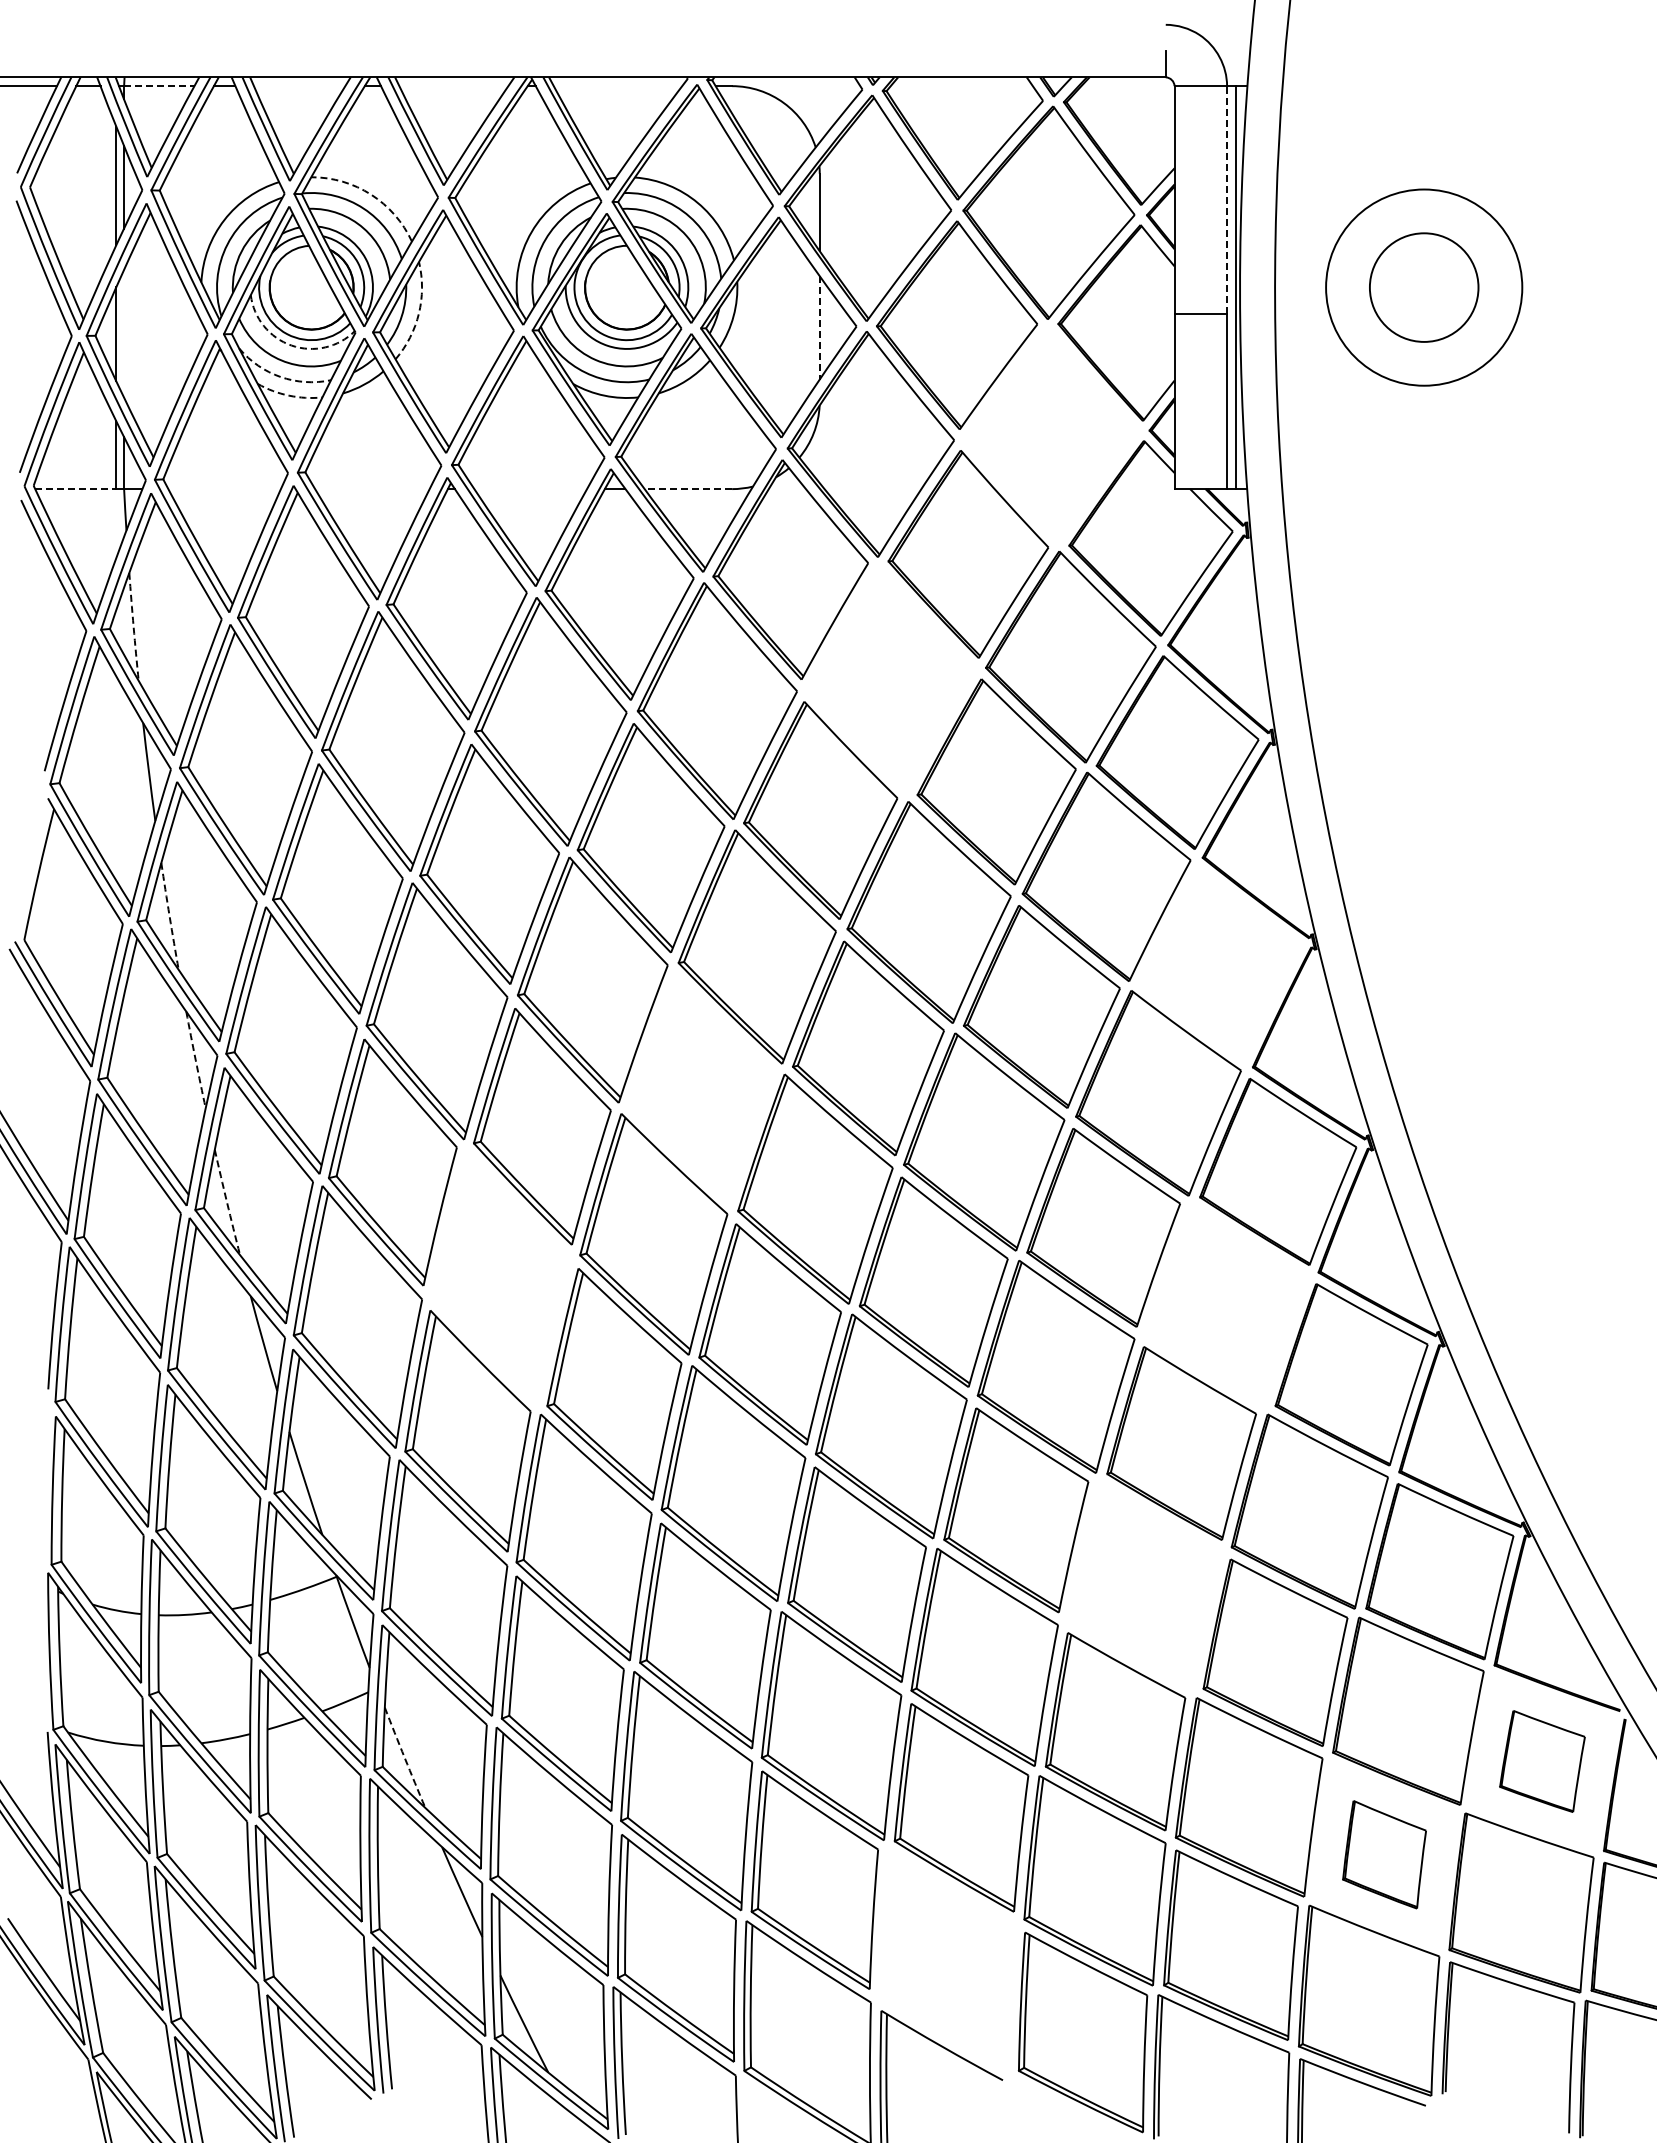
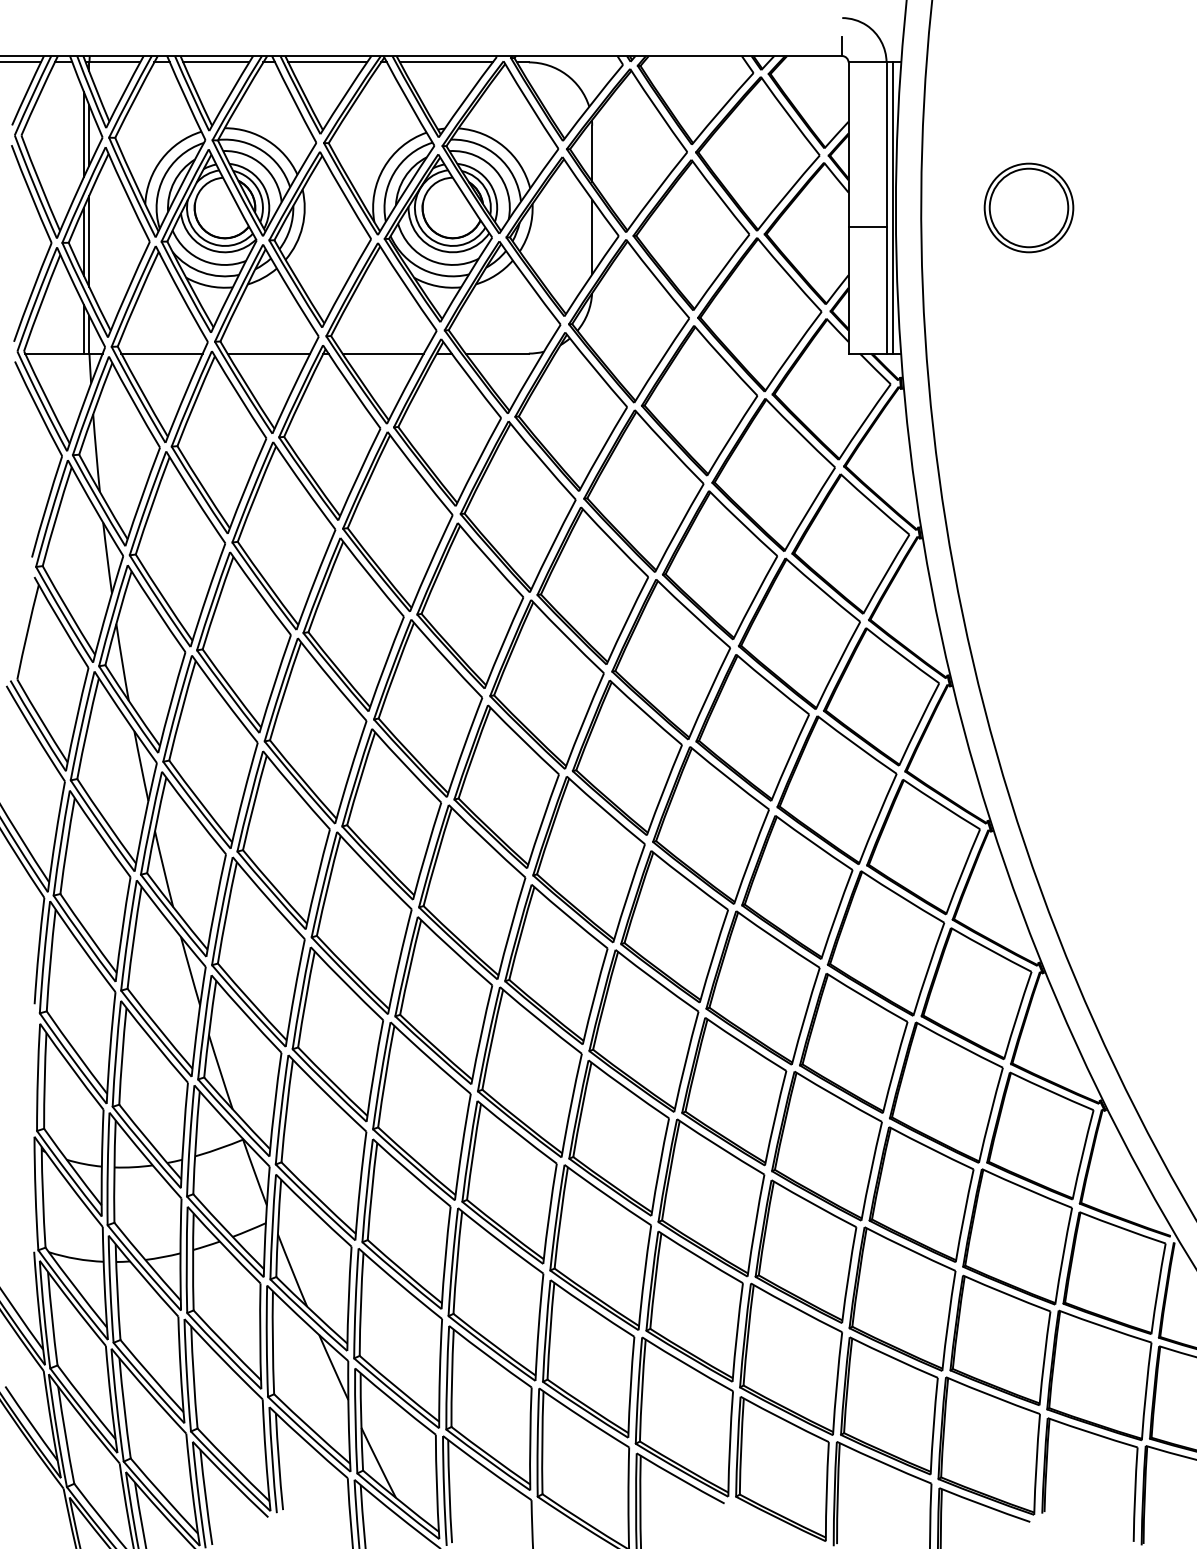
line: (159, 86) -> (115, 62), dashed -> solid
line: (299, 86) -> (216, 62), added
line: (453, 86) -> (327, 62), added
line: (617, 86) -> (446, 62), added
arc: (371, 194) -> (268, 140), dashed -> solid
line: (1227, 200) -> (886, 145), dashed -> solid
circle: (1423, 287) -> (1028, 207), size x0.62
arc: (418, 313) -> (302, 226), dashed -> solid
line: (819, 327) -> (591, 236), dashed -> solid
line: (123, 333) -> (88, 241), added
arc: (291, 345) -> (210, 249), dashed -> solid
arc: (280, 377) -> (202, 272), dashed -> solid
arc: (289, 395) -> (208, 285), dashed -> solid
part: (1051, 435) -> (759, 314), added
line: (75, 489) -> (54, 353), dashed -> solid
line: (224, 489) -> (161, 353), added
line: (372, 489) -> (268, 353), added
line: (530, 489) -> (383, 353), added
line: (688, 489) -> (497, 353), dashed -> solid
arc: (133, 626) -> (96, 452), dashed -> solid
part: (890, 679) -> (643, 491), added
arc: (169, 916) -> (122, 662), dashed -> solid
part: (1219, 963) -> (881, 696), added
arc: (195, 1060) -> (141, 766), dashed -> solid
part: (701, 1088) -> (506, 786), added
arc: (227, 1202) -> (164, 869), dashed -> solid
part: (500, 1276) -> (361, 922), added
part: (1225, 1305) -> (885, 943), added
part: (1144, 1585) -> (826, 1145), added
arc: (404, 1757) -> (292, 1270), dashed -> solid
part: (1542, 1761) -> (1114, 1273), size x1.67
part: (1384, 1854) -> (1000, 1340), size x1.67
part: (947, 1960) -> (684, 1416), added

